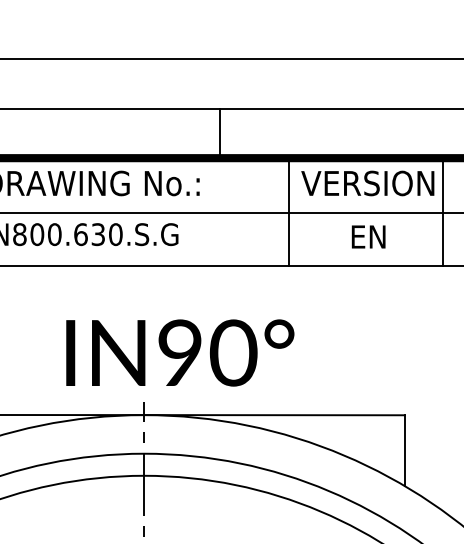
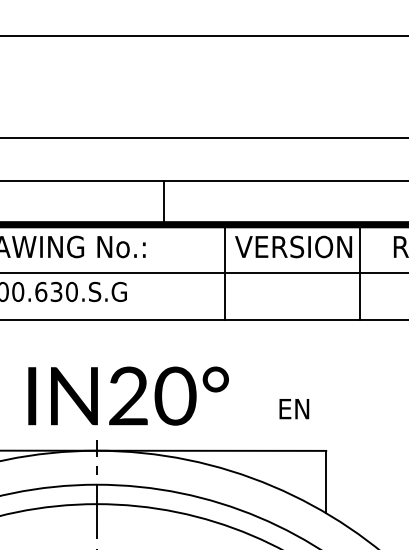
text: (368, 237) -> (294, 409), moved
text: (180, 353) -> (128, 396), IN90° -> IN20°

